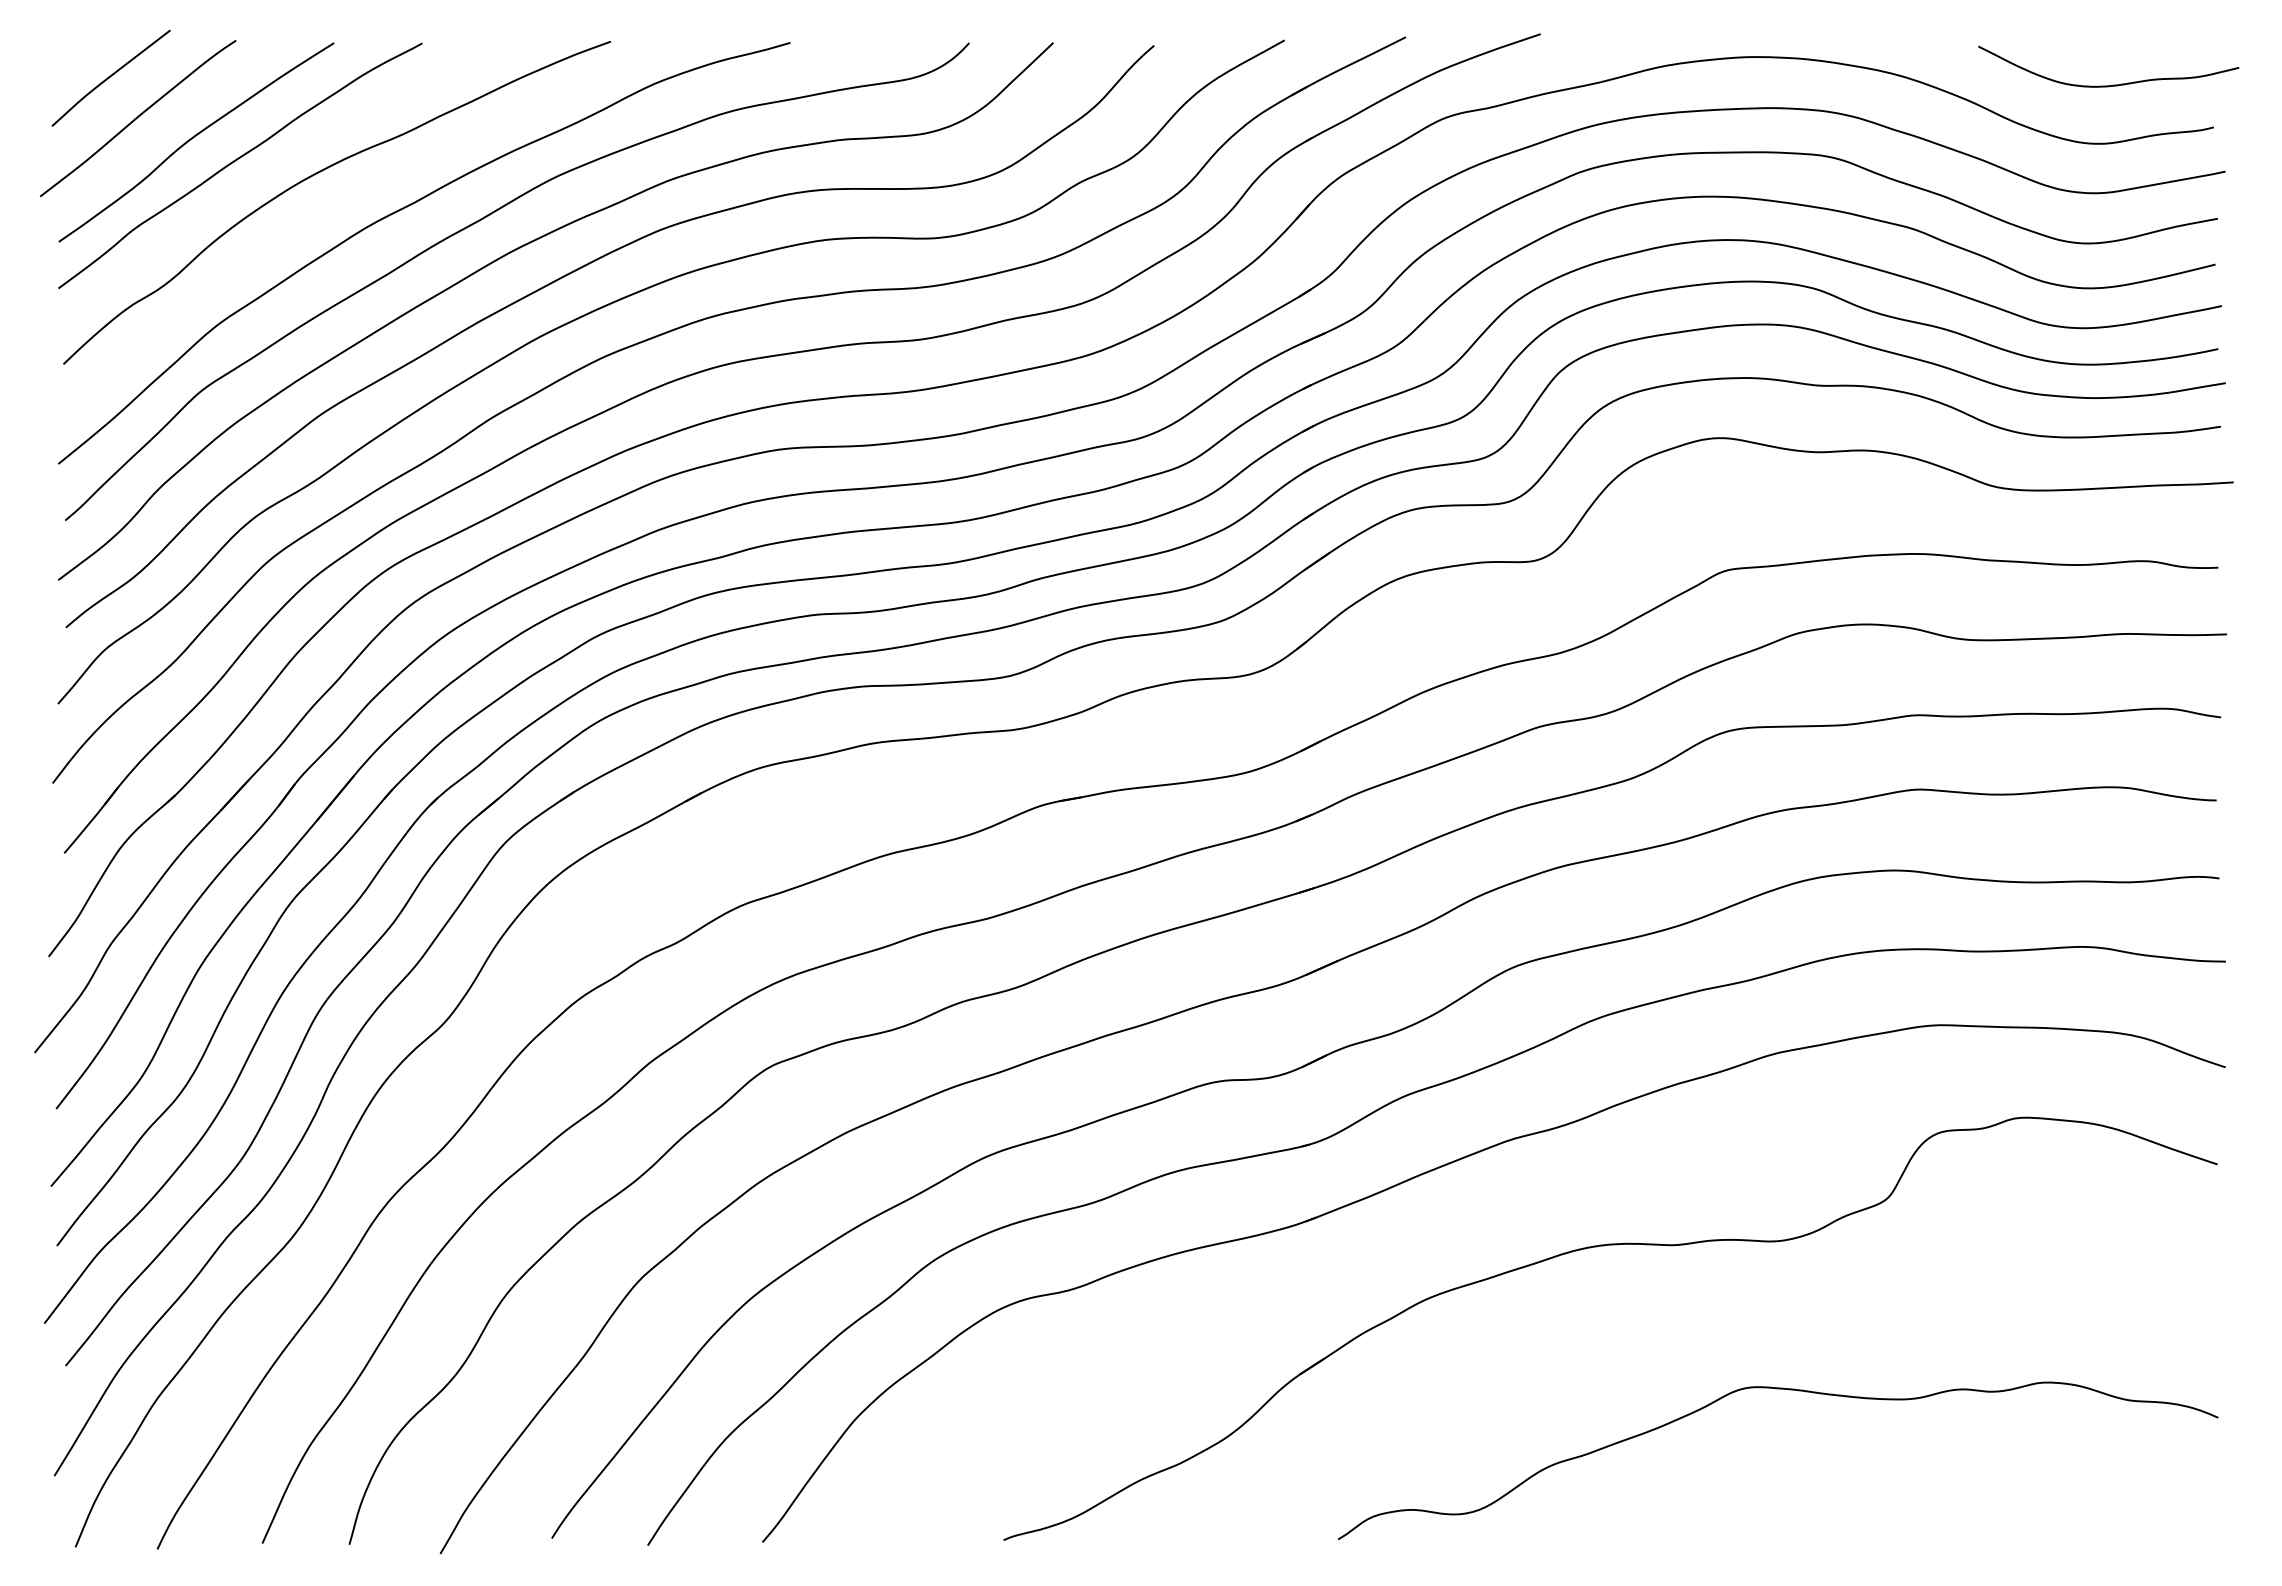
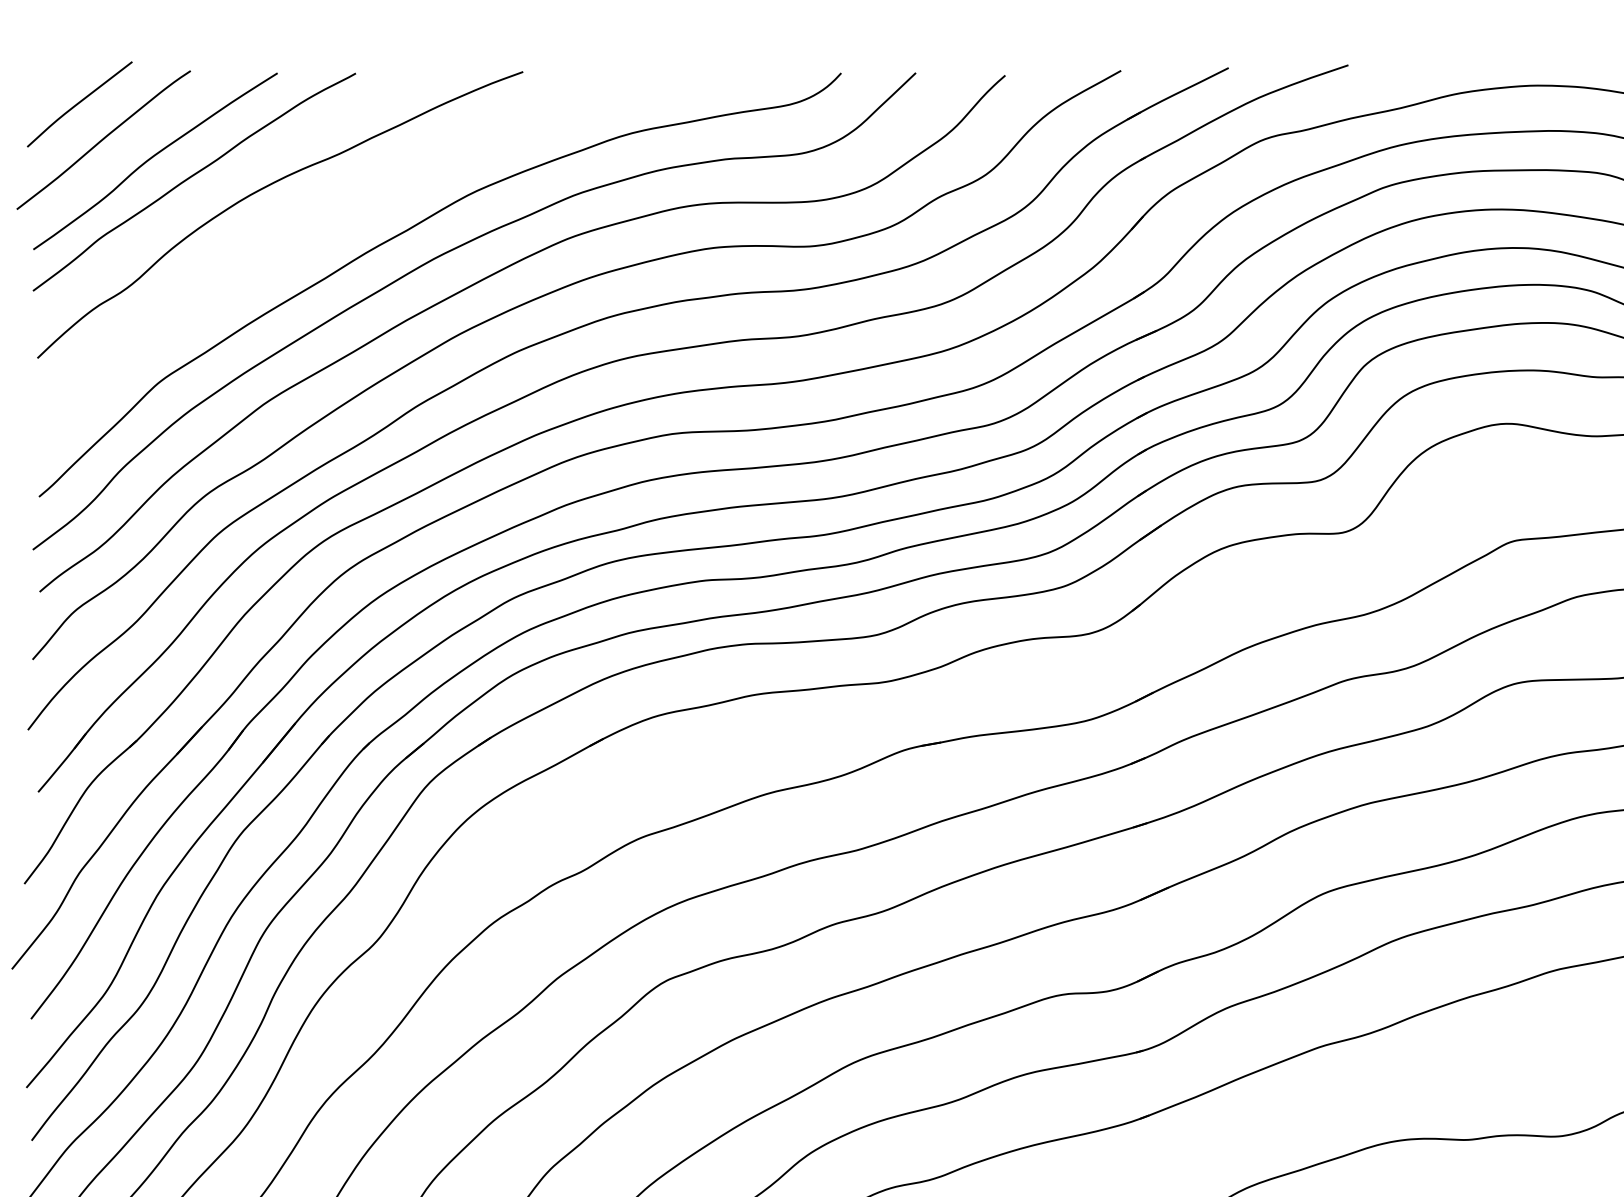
curve: (403, 209) -> (339, 220), removed

